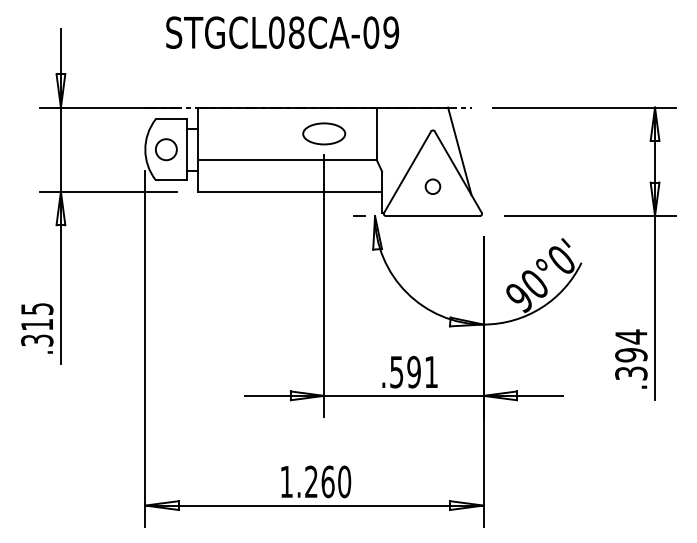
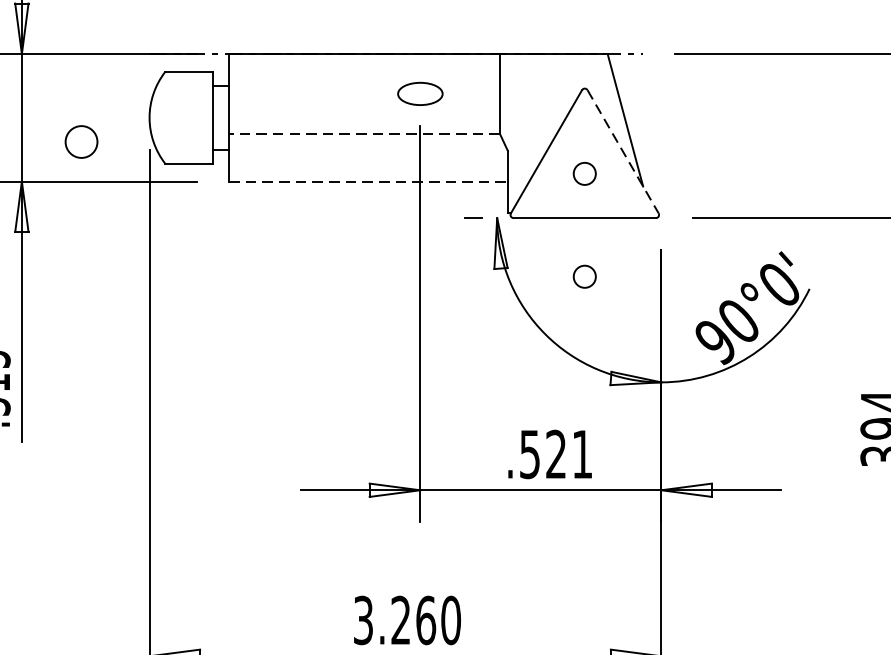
part: (324, 133) -> (420, 93), size x0.7
circle: (166, 149) -> (81, 141), moved
line: (286, 160) -> (363, 134), solid -> dashed
line: (458, 172) -> (623, 152), solid -> dashed
line: (290, 191) -> (369, 181), solid -> dashed
circle: (432, 254) -> (584, 276), added
text: (413, 372) -> (555, 454), .591 -> .521
text: (286, 481) -> (363, 619), 1.260 -> 3.260

